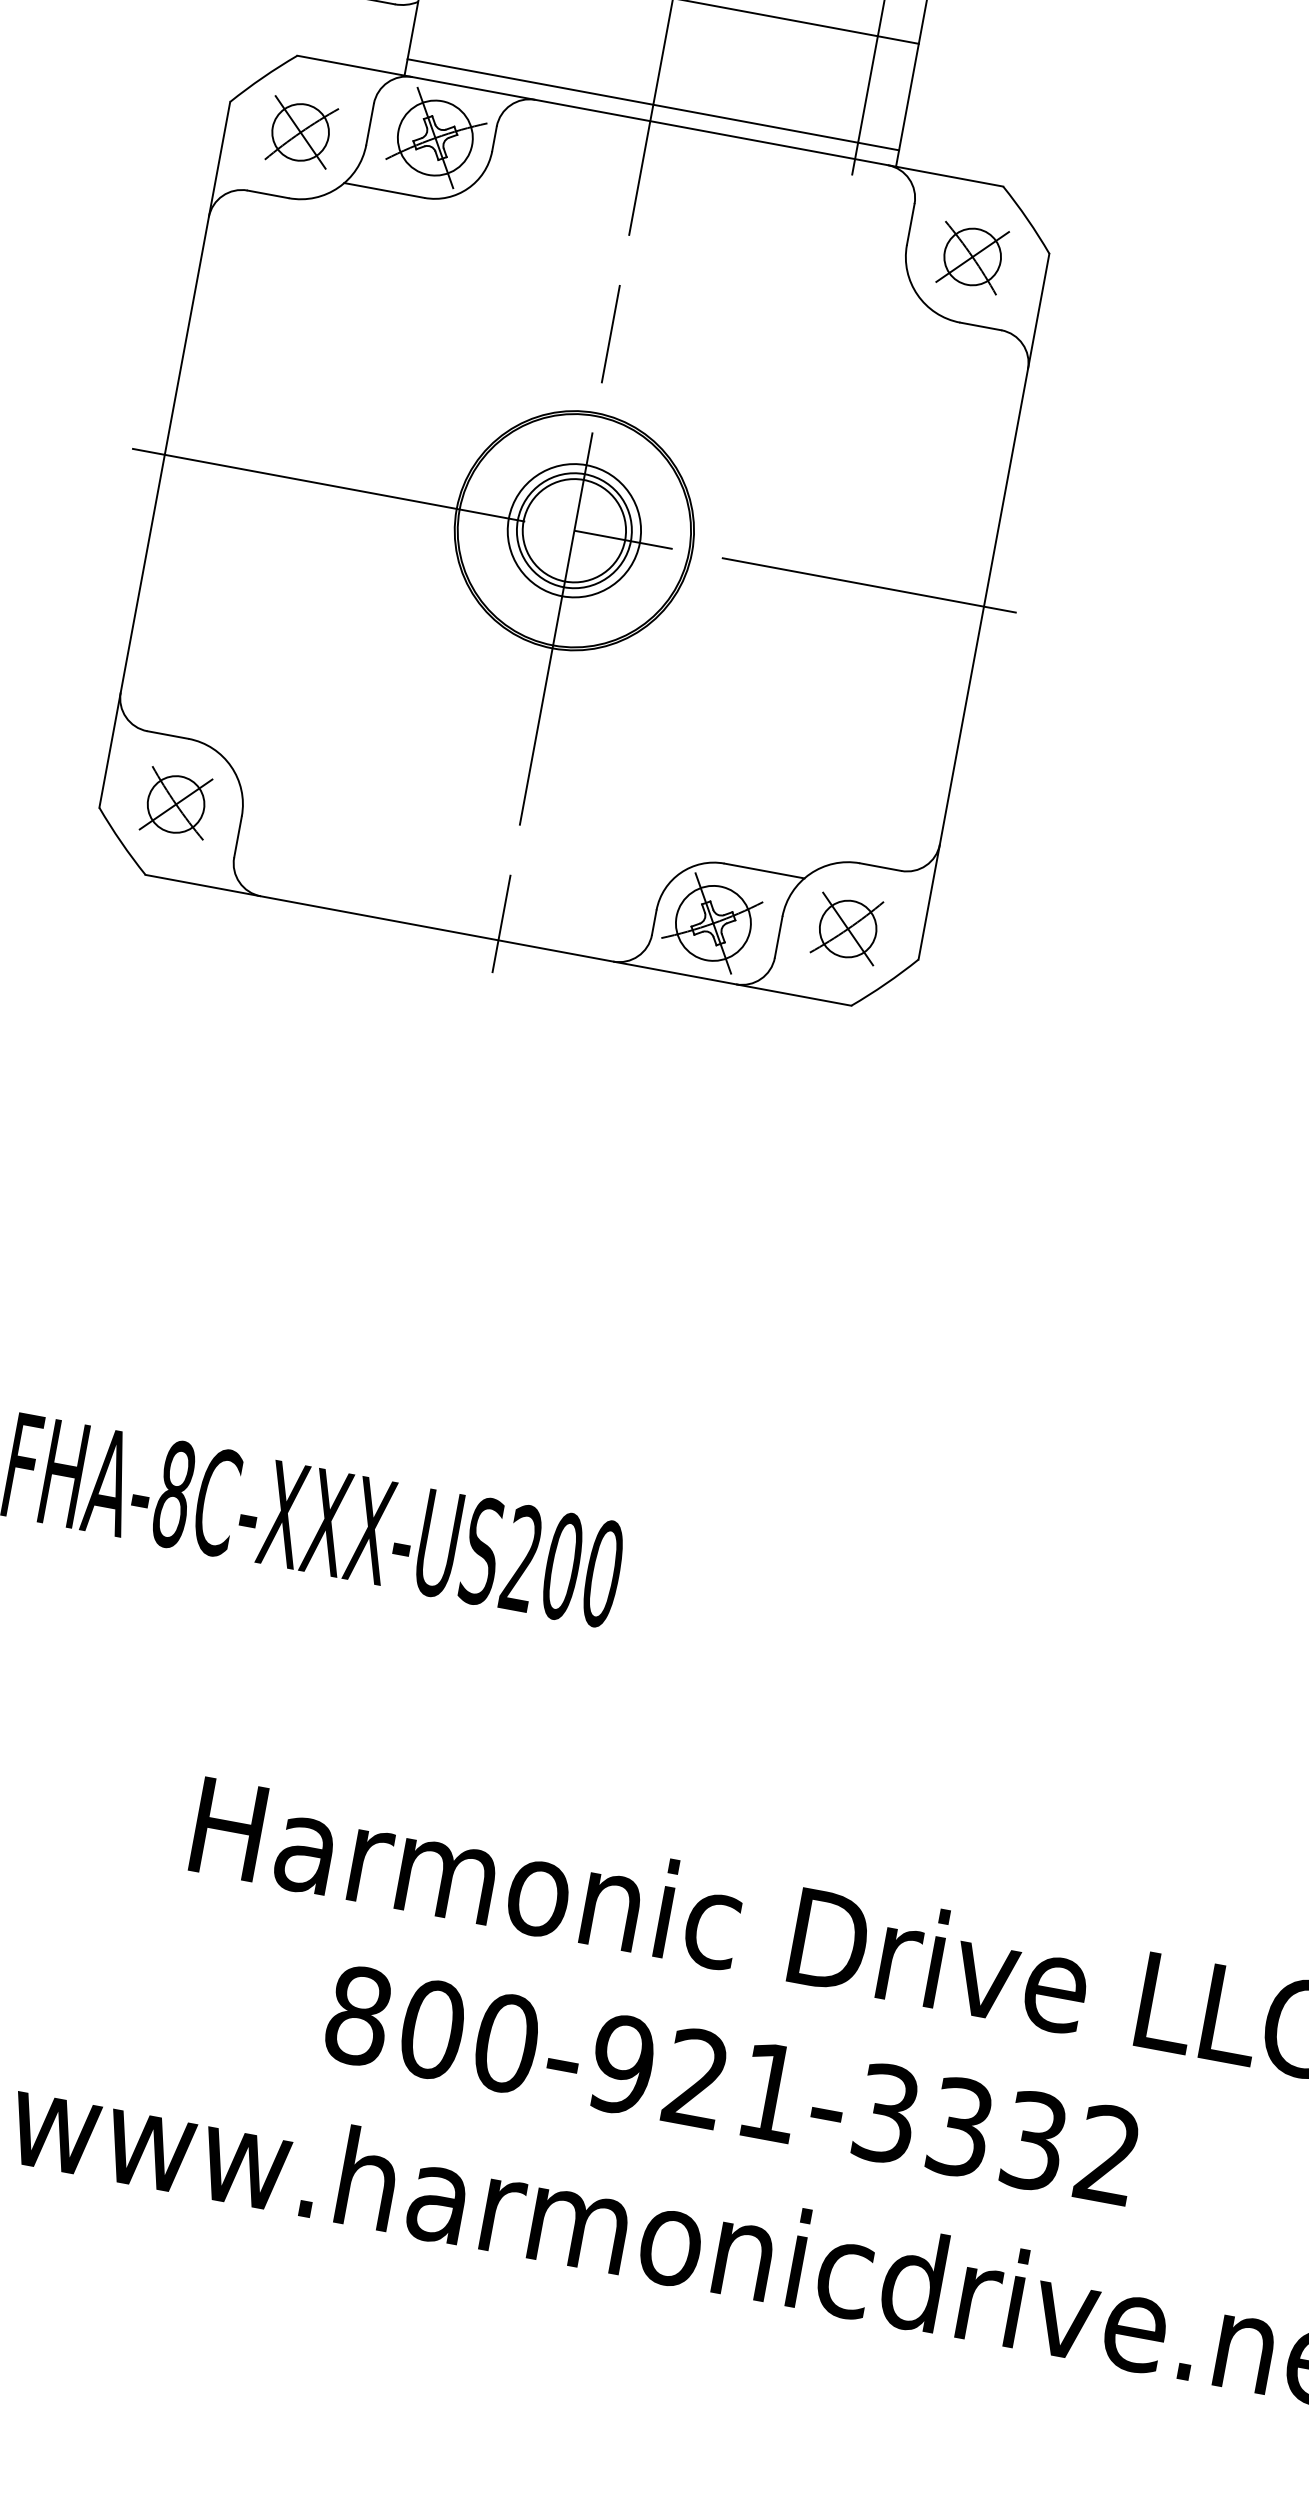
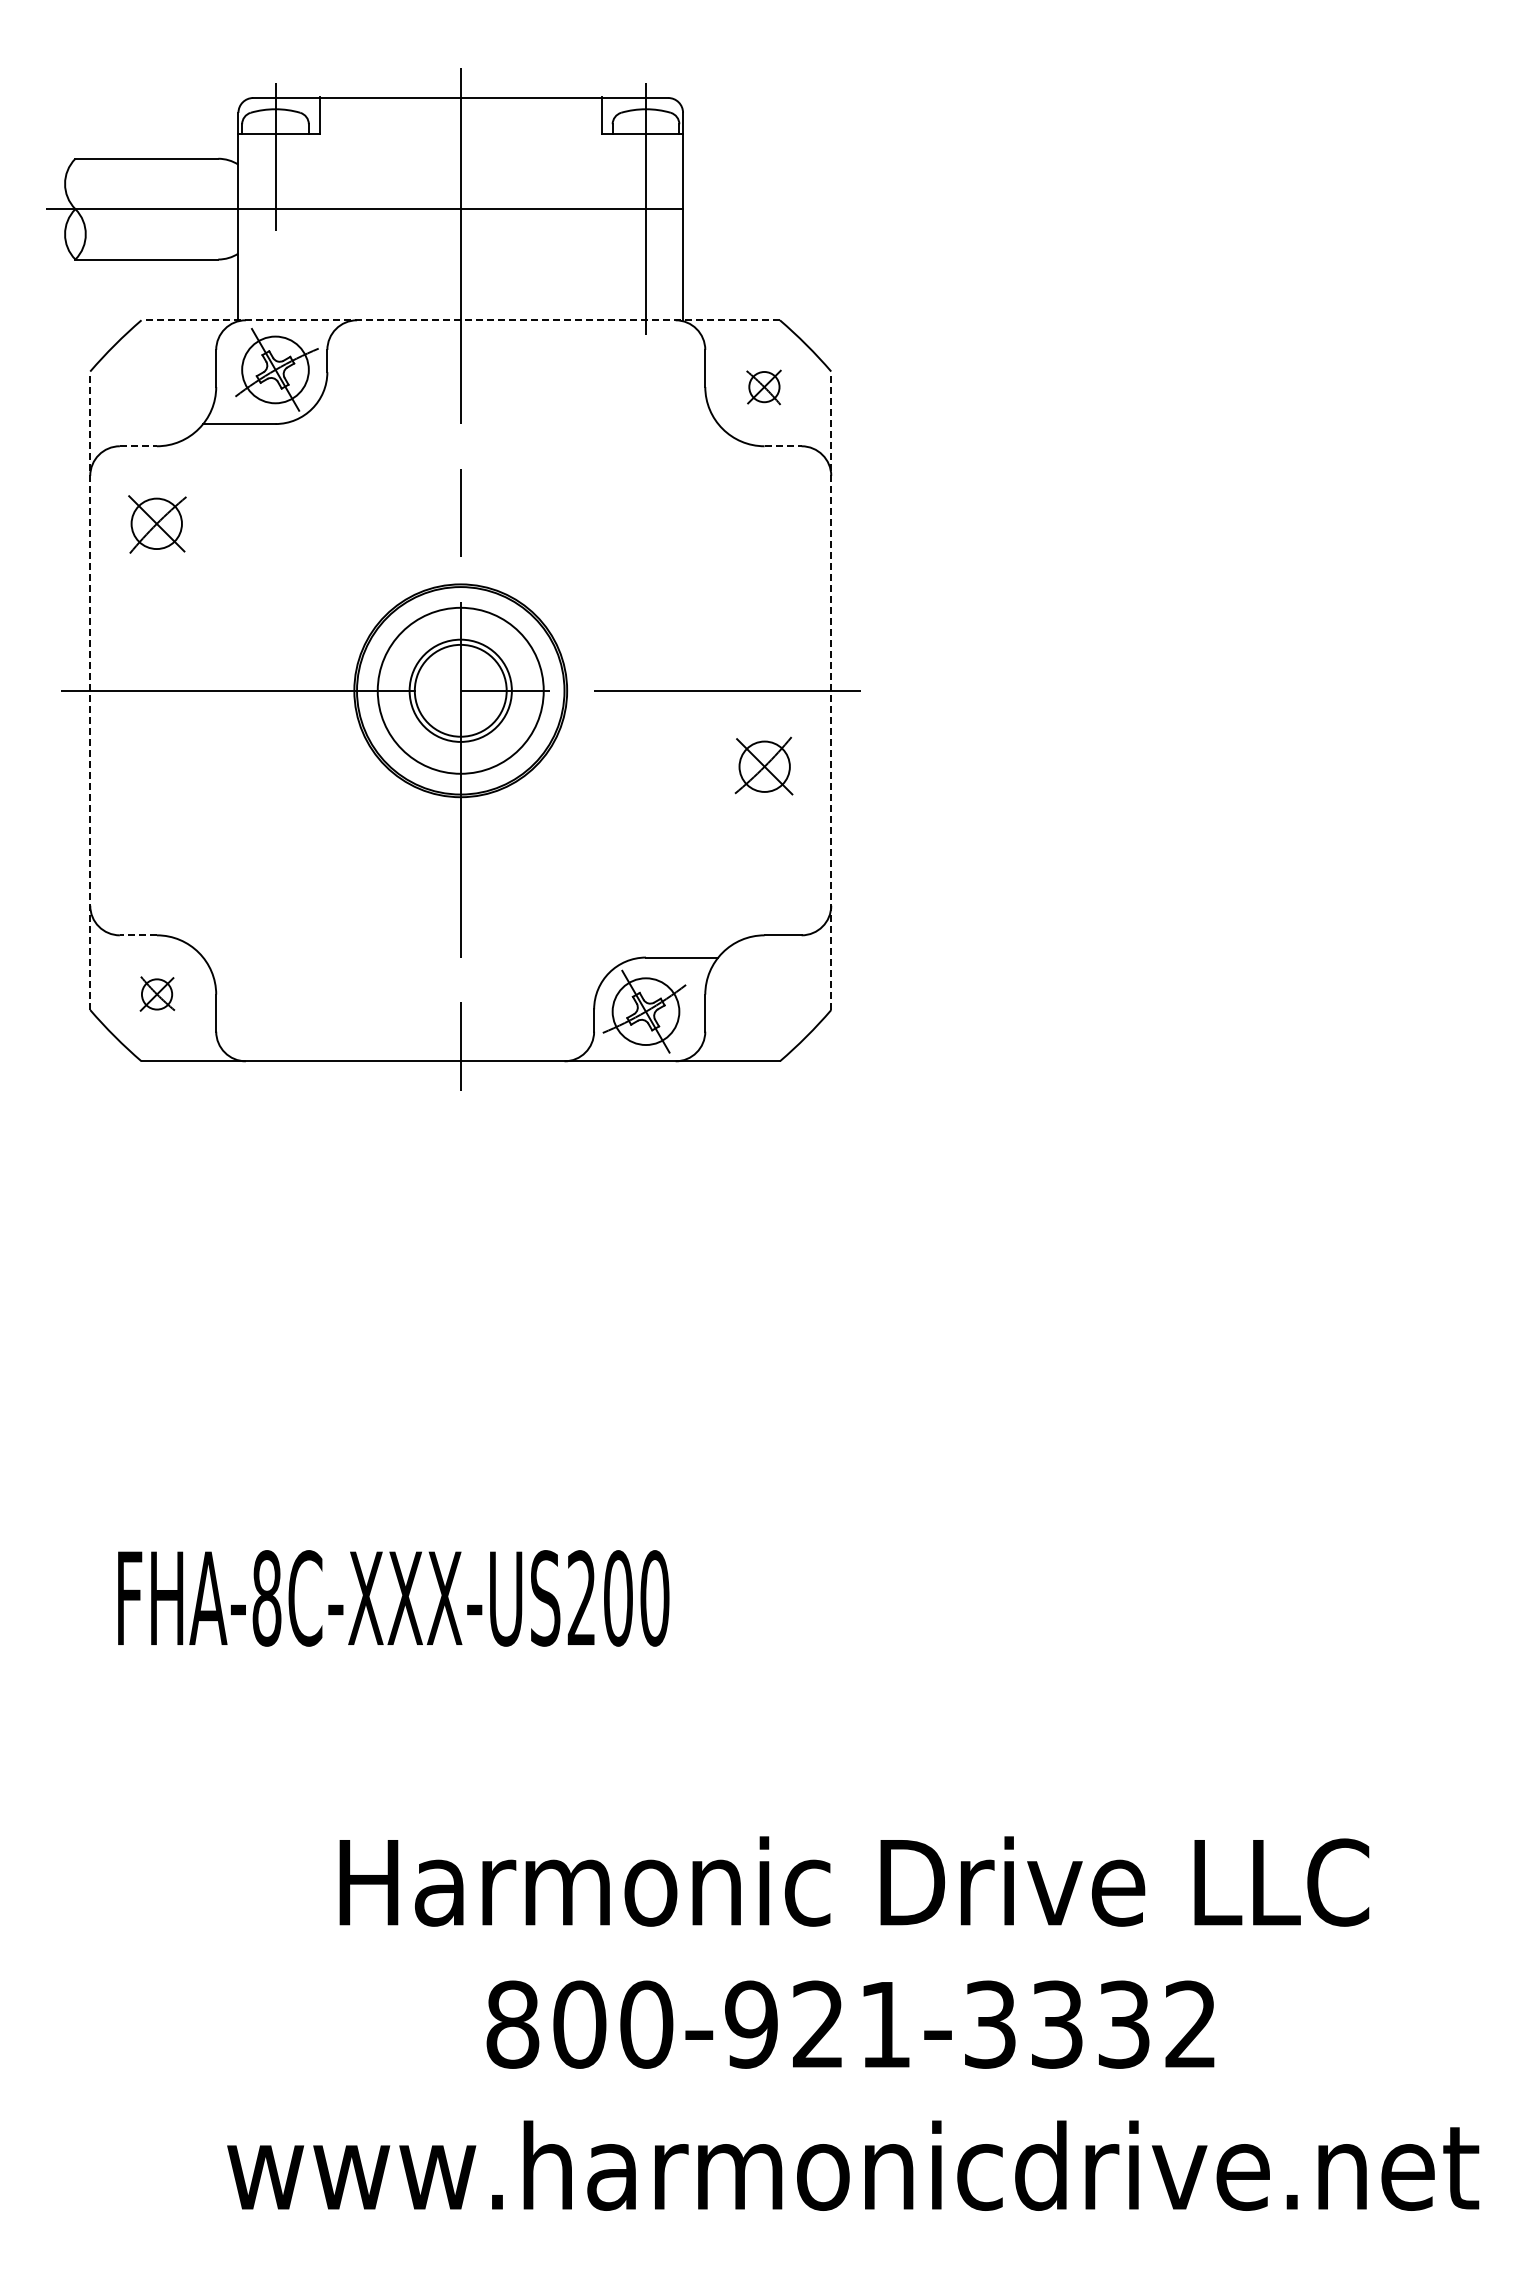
line: (653, 104) -> (460, 305), removed
line: (649, 121) -> (460, 320), solid -> dashed
part: (301, 133) -> (157, 524), moved
line: (268, 194) -> (138, 446), solid -> dashed
part: (971, 257) -> (763, 387), size x0.6
line: (981, 326) -> (783, 446), solid -> dashed
line: (165, 454) -> (90, 690), solid -> dashed
circle: (574, 530) -> (460, 690), size x1.4
line: (984, 606) -> (831, 690), solid -> dashed
line: (168, 735) -> (138, 935), solid -> dashed
part: (177, 803) -> (157, 993), size x0.6
part: (847, 927) -> (763, 765), moved

